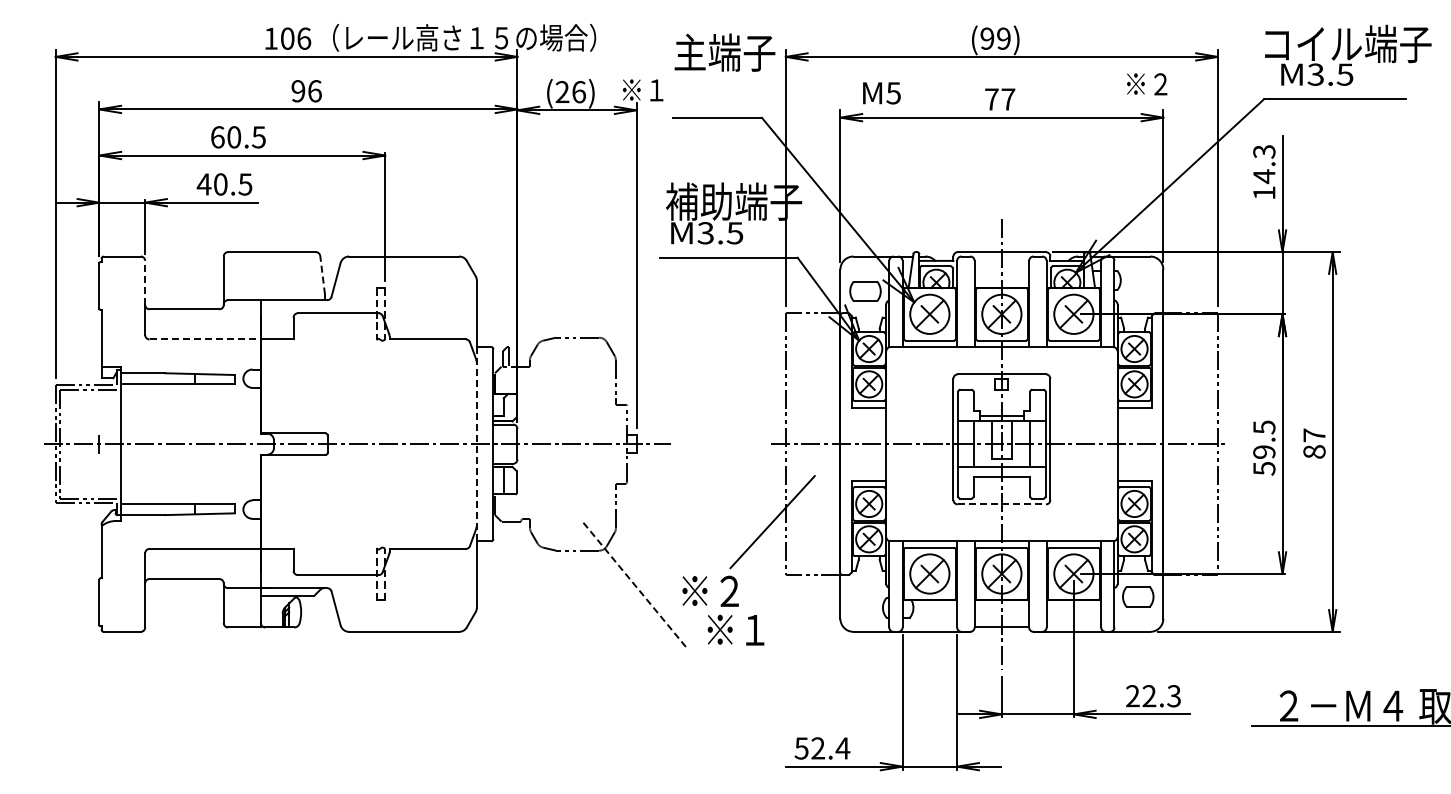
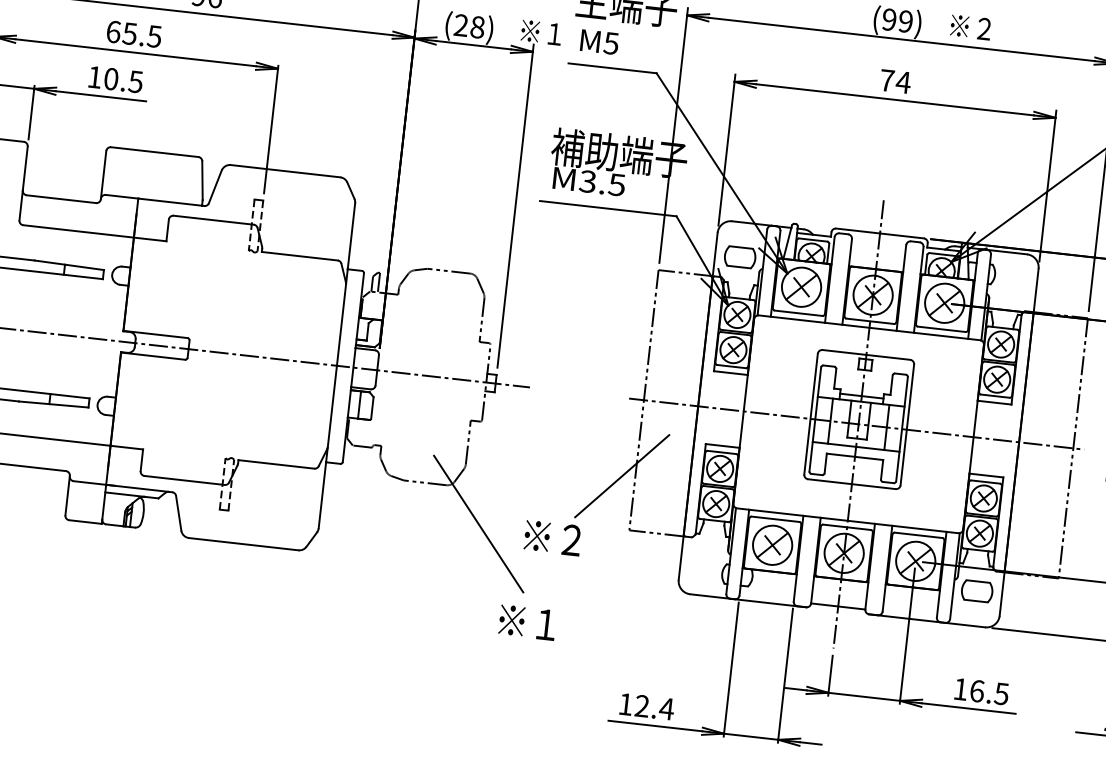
text: (1147, 84) -> (971, 27), moved
text: (579, 92) -> (478, 27), (26) -> (28)
text: (881, 93) -> (599, 42), moved
text: (1007, 99) -> (902, 82), 77 -> 74
text: (234, 137) -> (130, 34), 60.5 -> 65.5
text: (203, 184) -> (94, 77), 40.5 -> 10.5
line: (322, 274) -> (202, 179), dashed -> solid
line: (145, 282) -> (25, 168), dashed -> solid
line: (205, 339) -> (78, 231), dashed -> solid
line: (476, 444) -> (336, 366), dashed -> solid
line: (1002, 504) -> (852, 484), dashed -> solid
line: (635, 585) -> (478, 523), dashed -> solid
text: (735, 629) -> (527, 621), moved
text: (1153, 696) -> (981, 691), 22.3 -> 16.5
text: (801, 748) -> (625, 704), 52.4 -> 12.4

